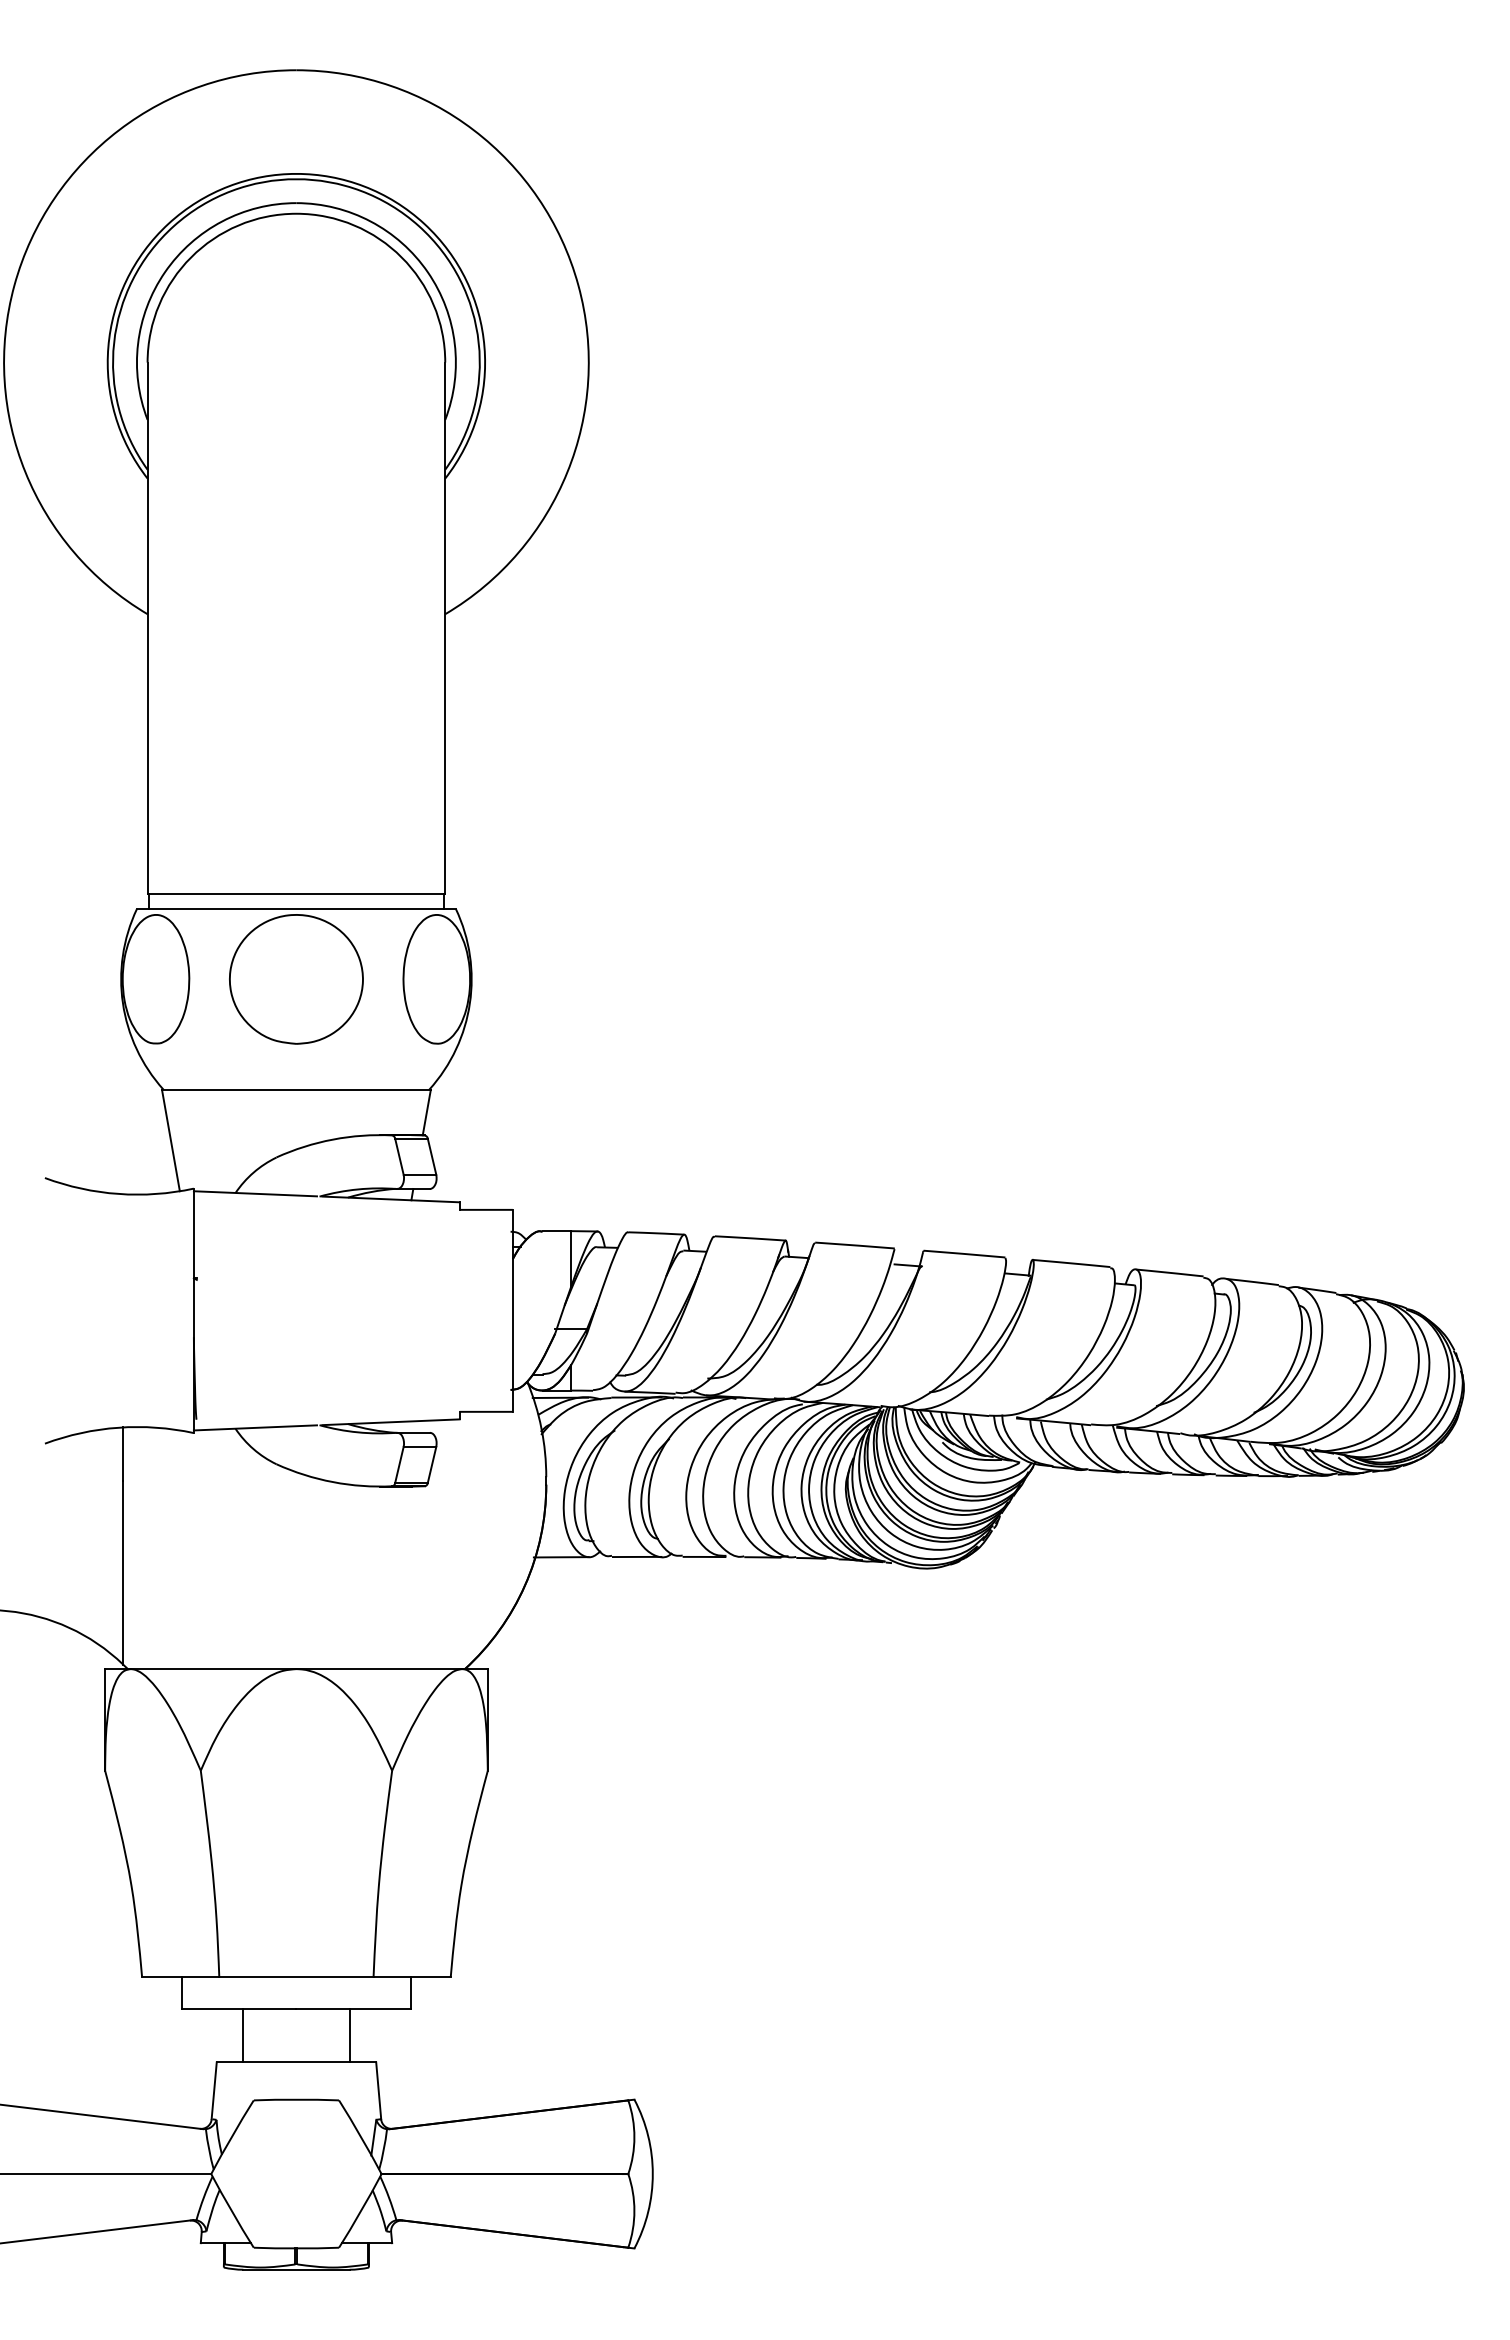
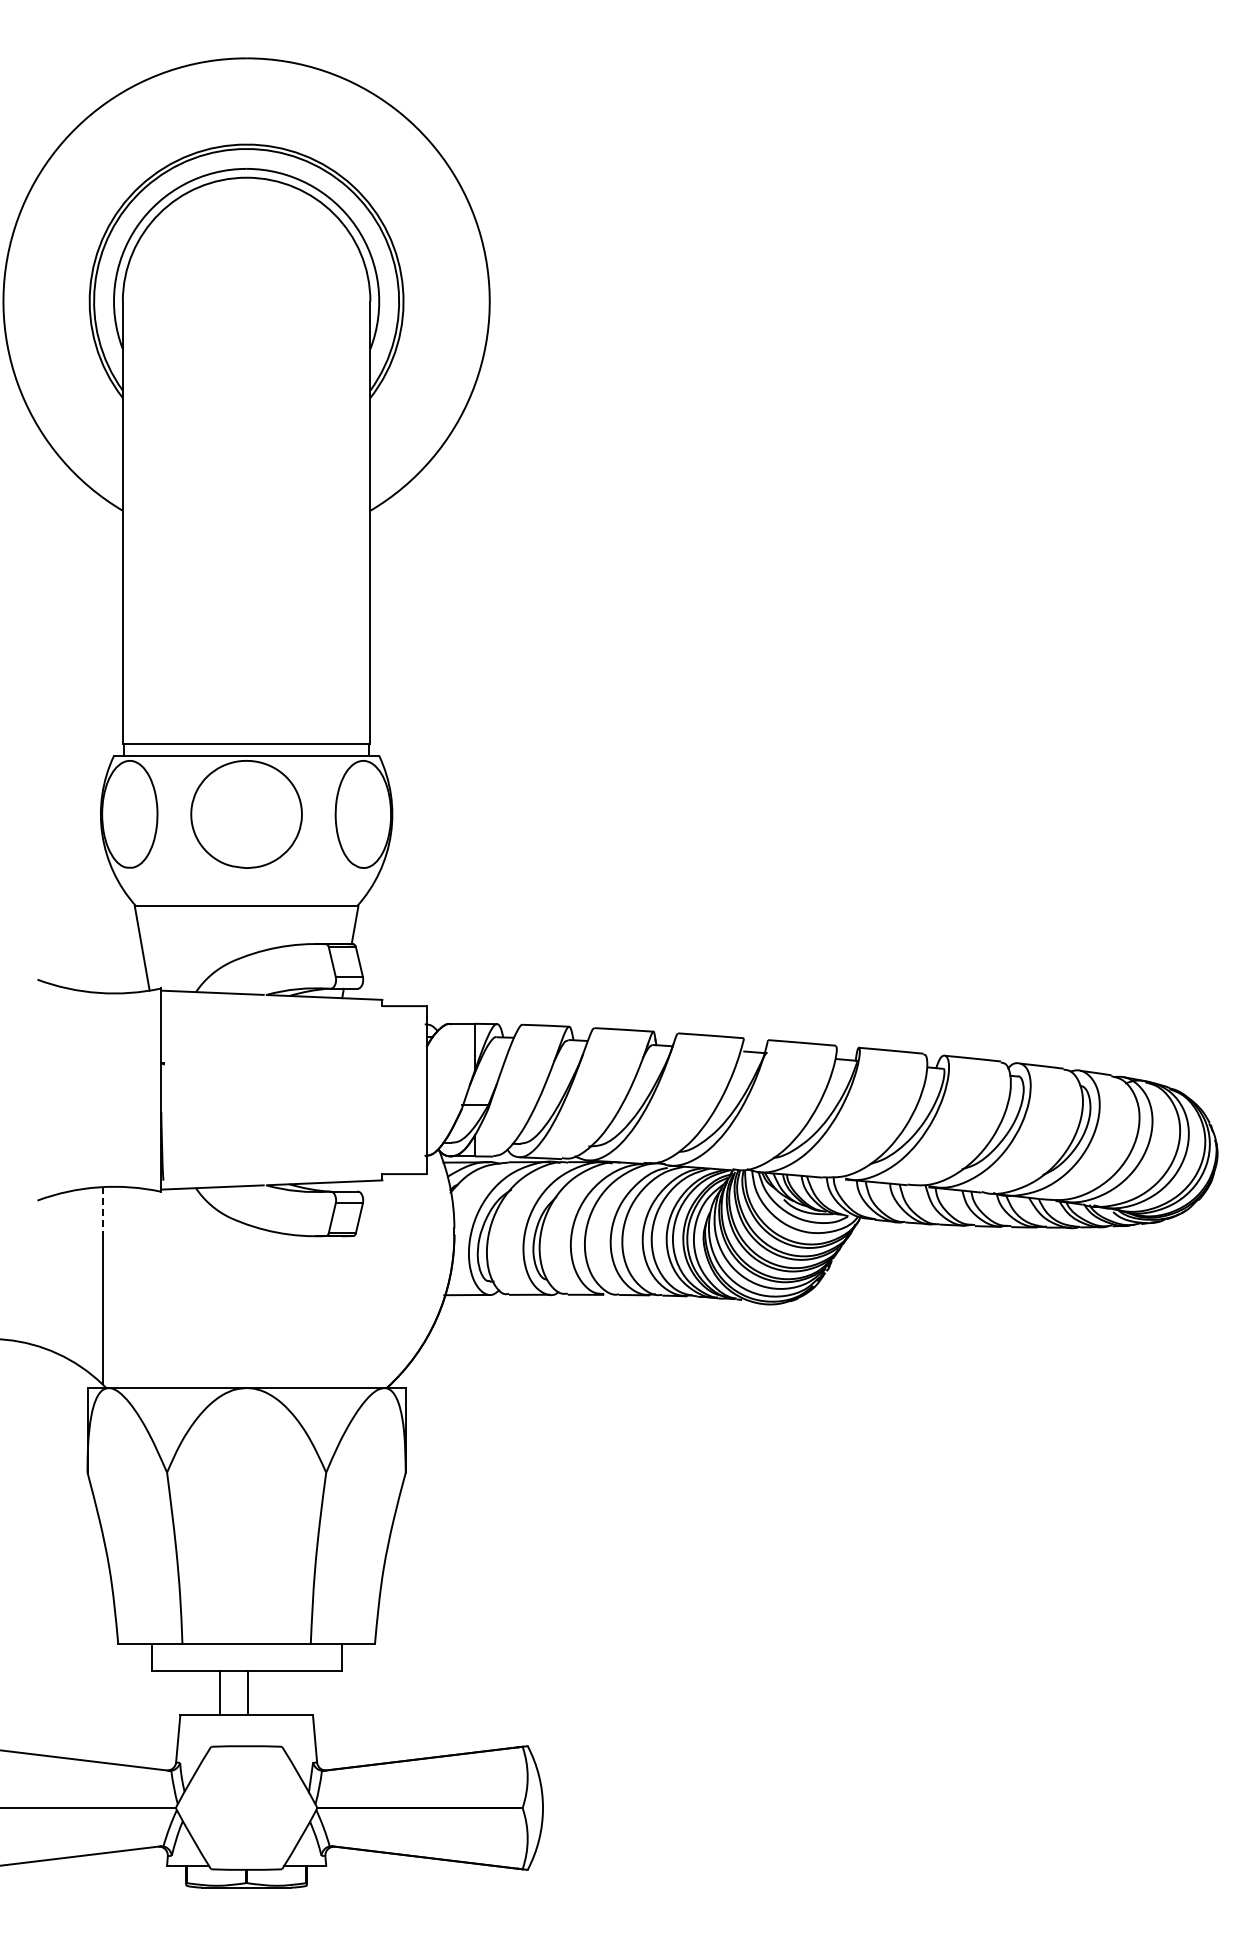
line: (123, 1454) -> (102, 1209), solid -> dashed
line: (243, 2036) -> (248, 1693), moved
line: (349, 2036) -> (219, 1693), moved

